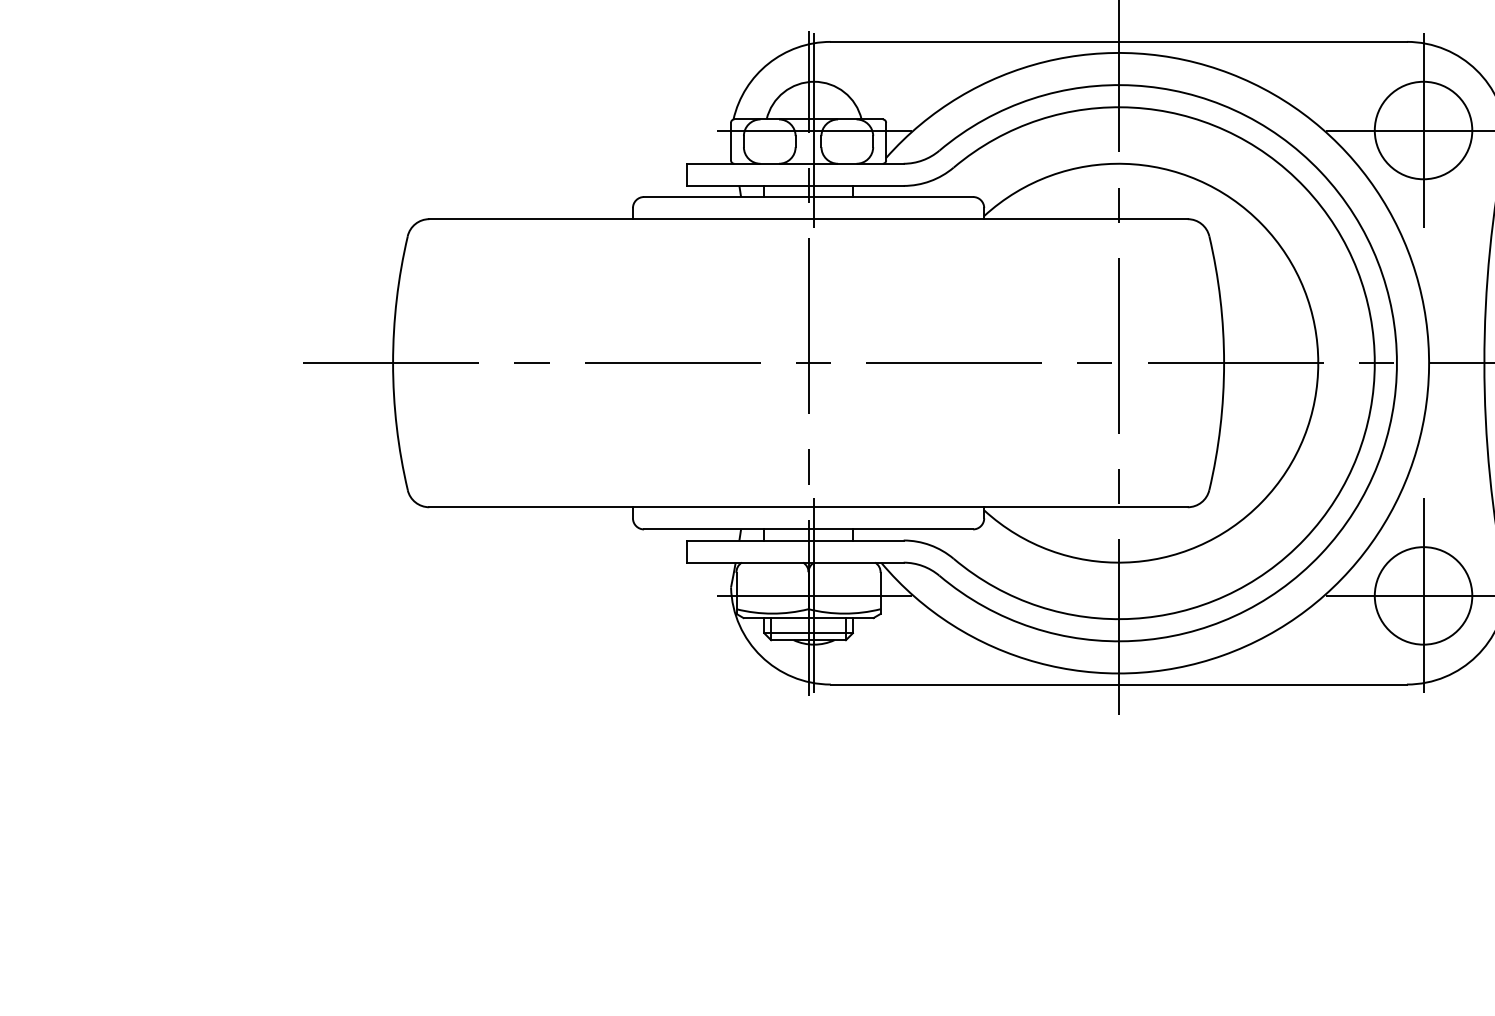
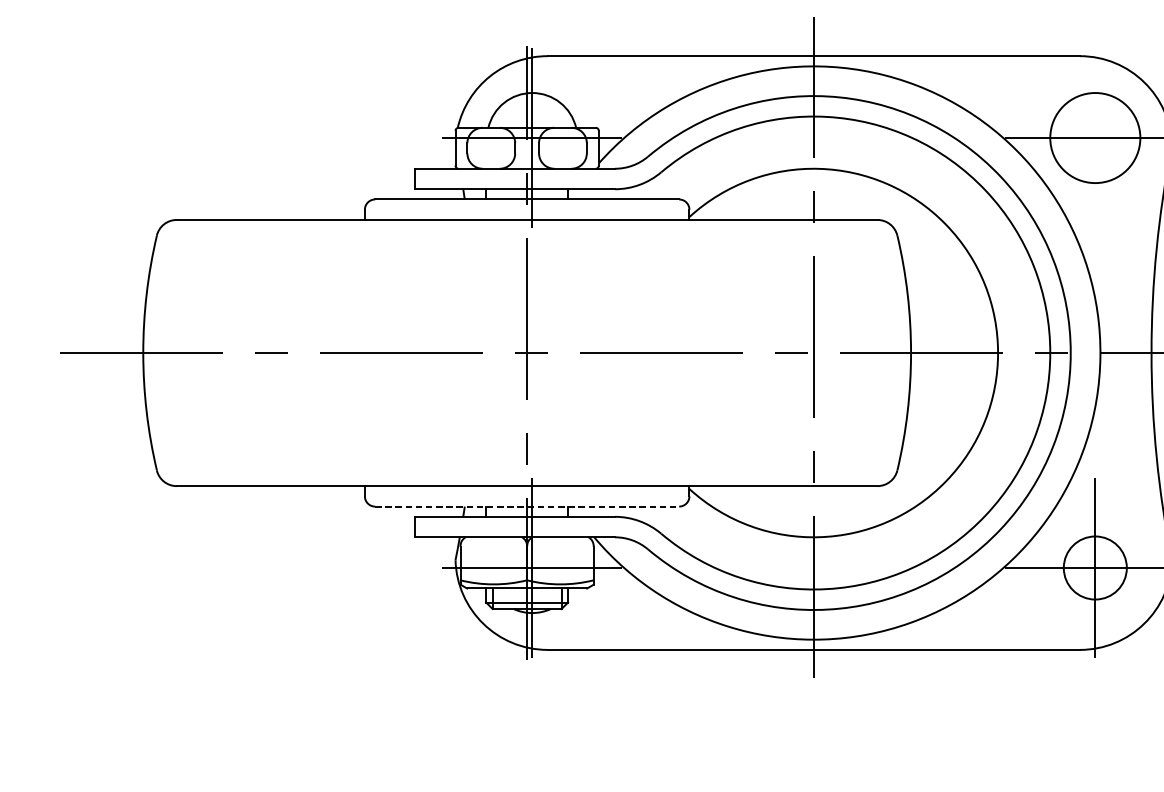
line: (1423, 130) -> (1095, 138), removed
line: (808, 529) -> (527, 506), solid -> dashed
circle: (1423, 595) -> (1095, 567), size x0.7

